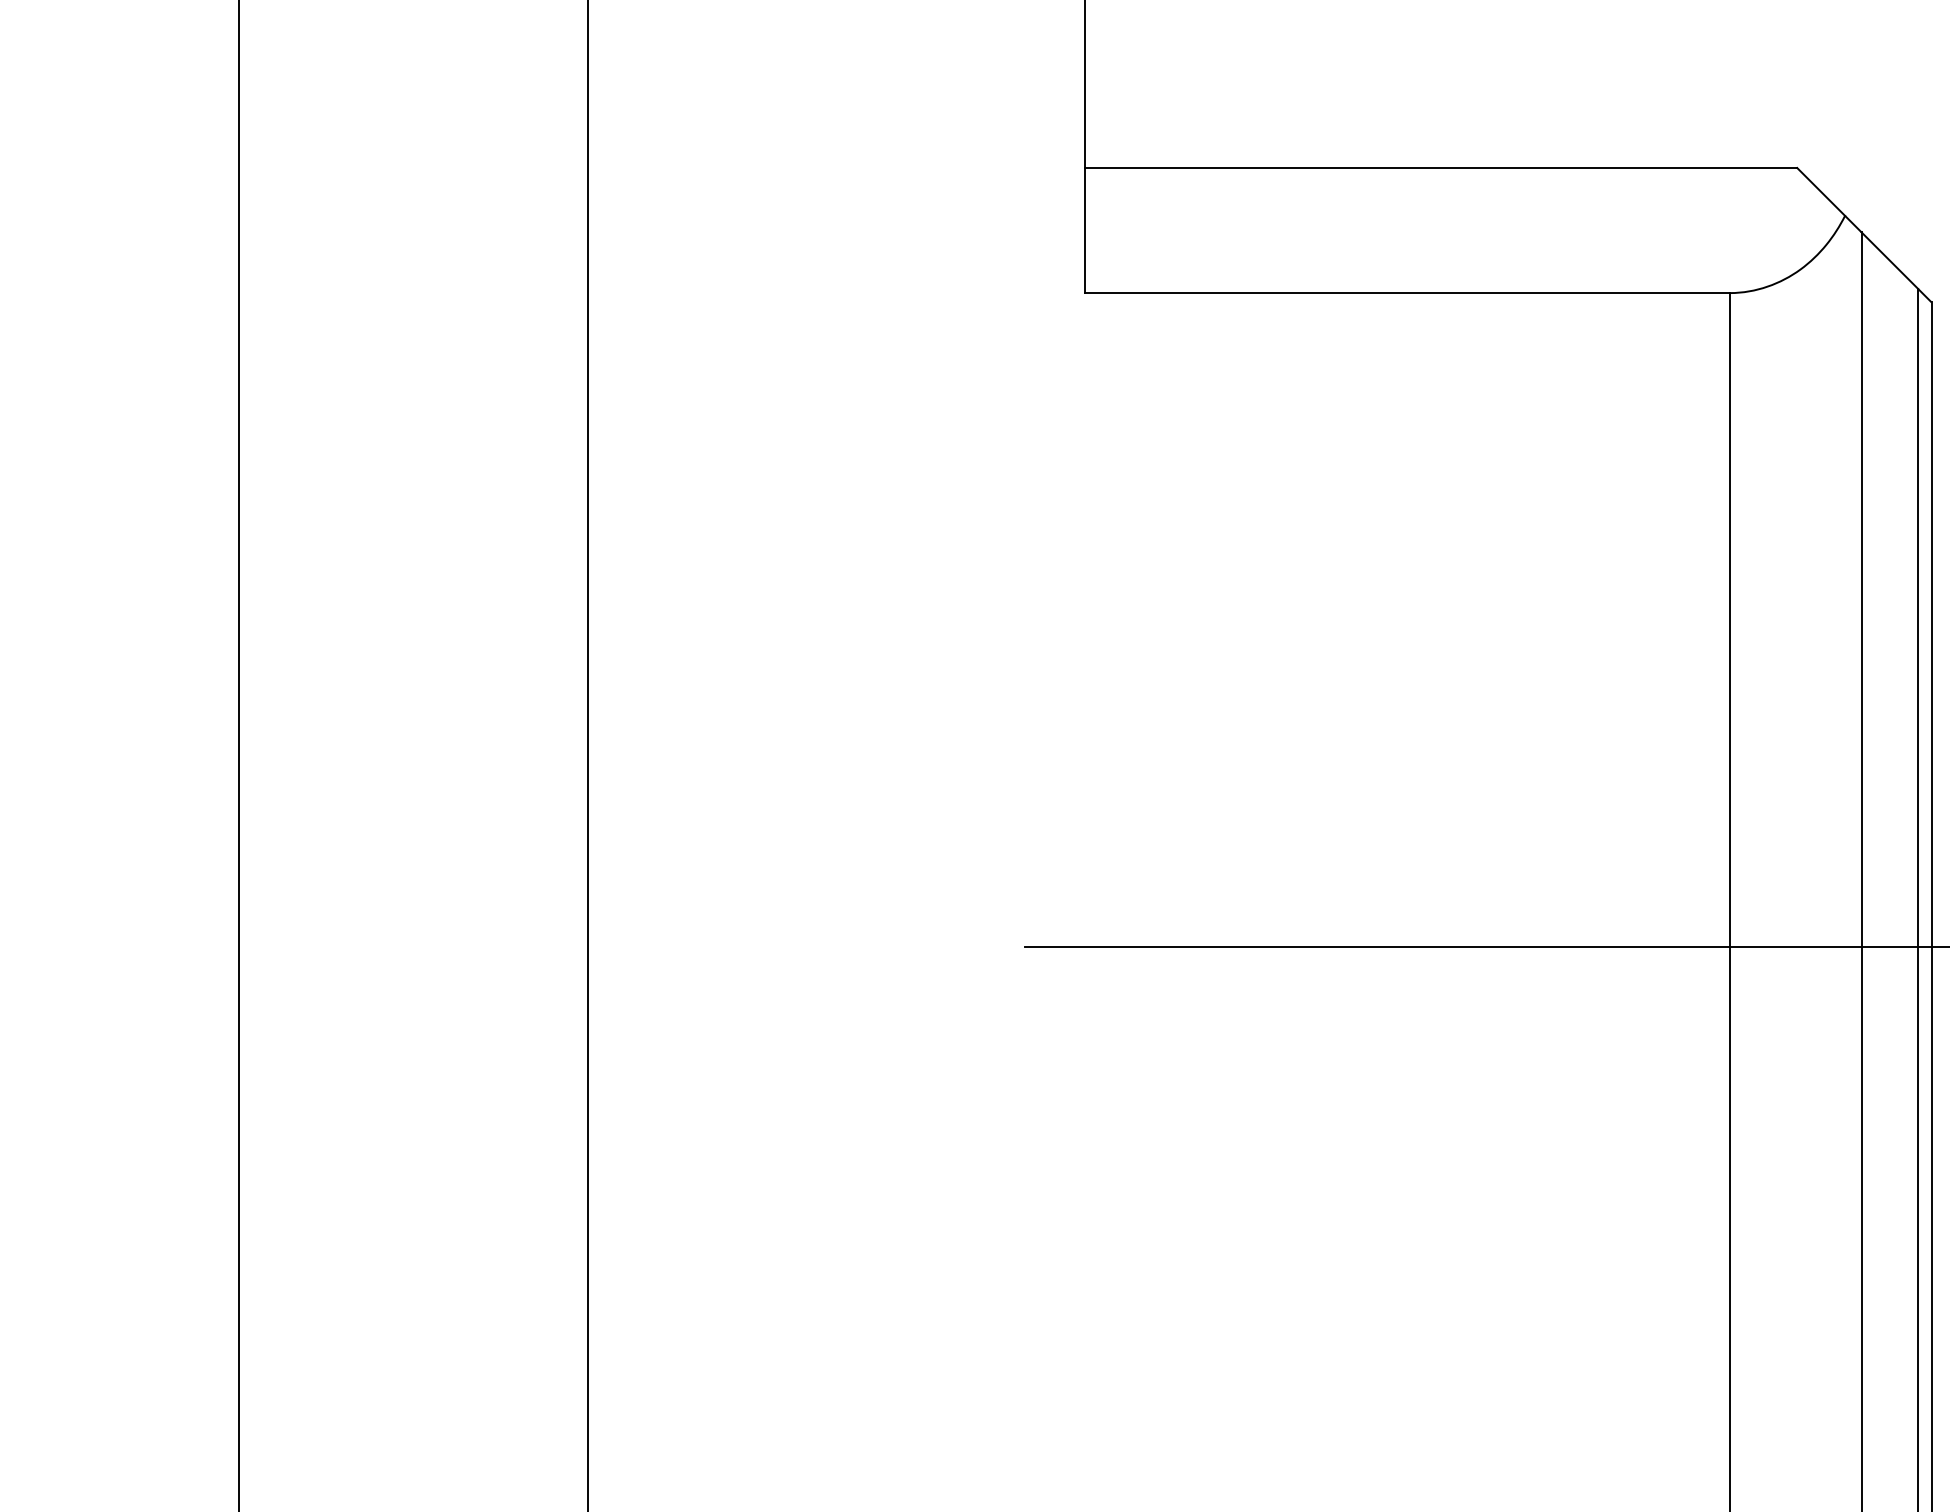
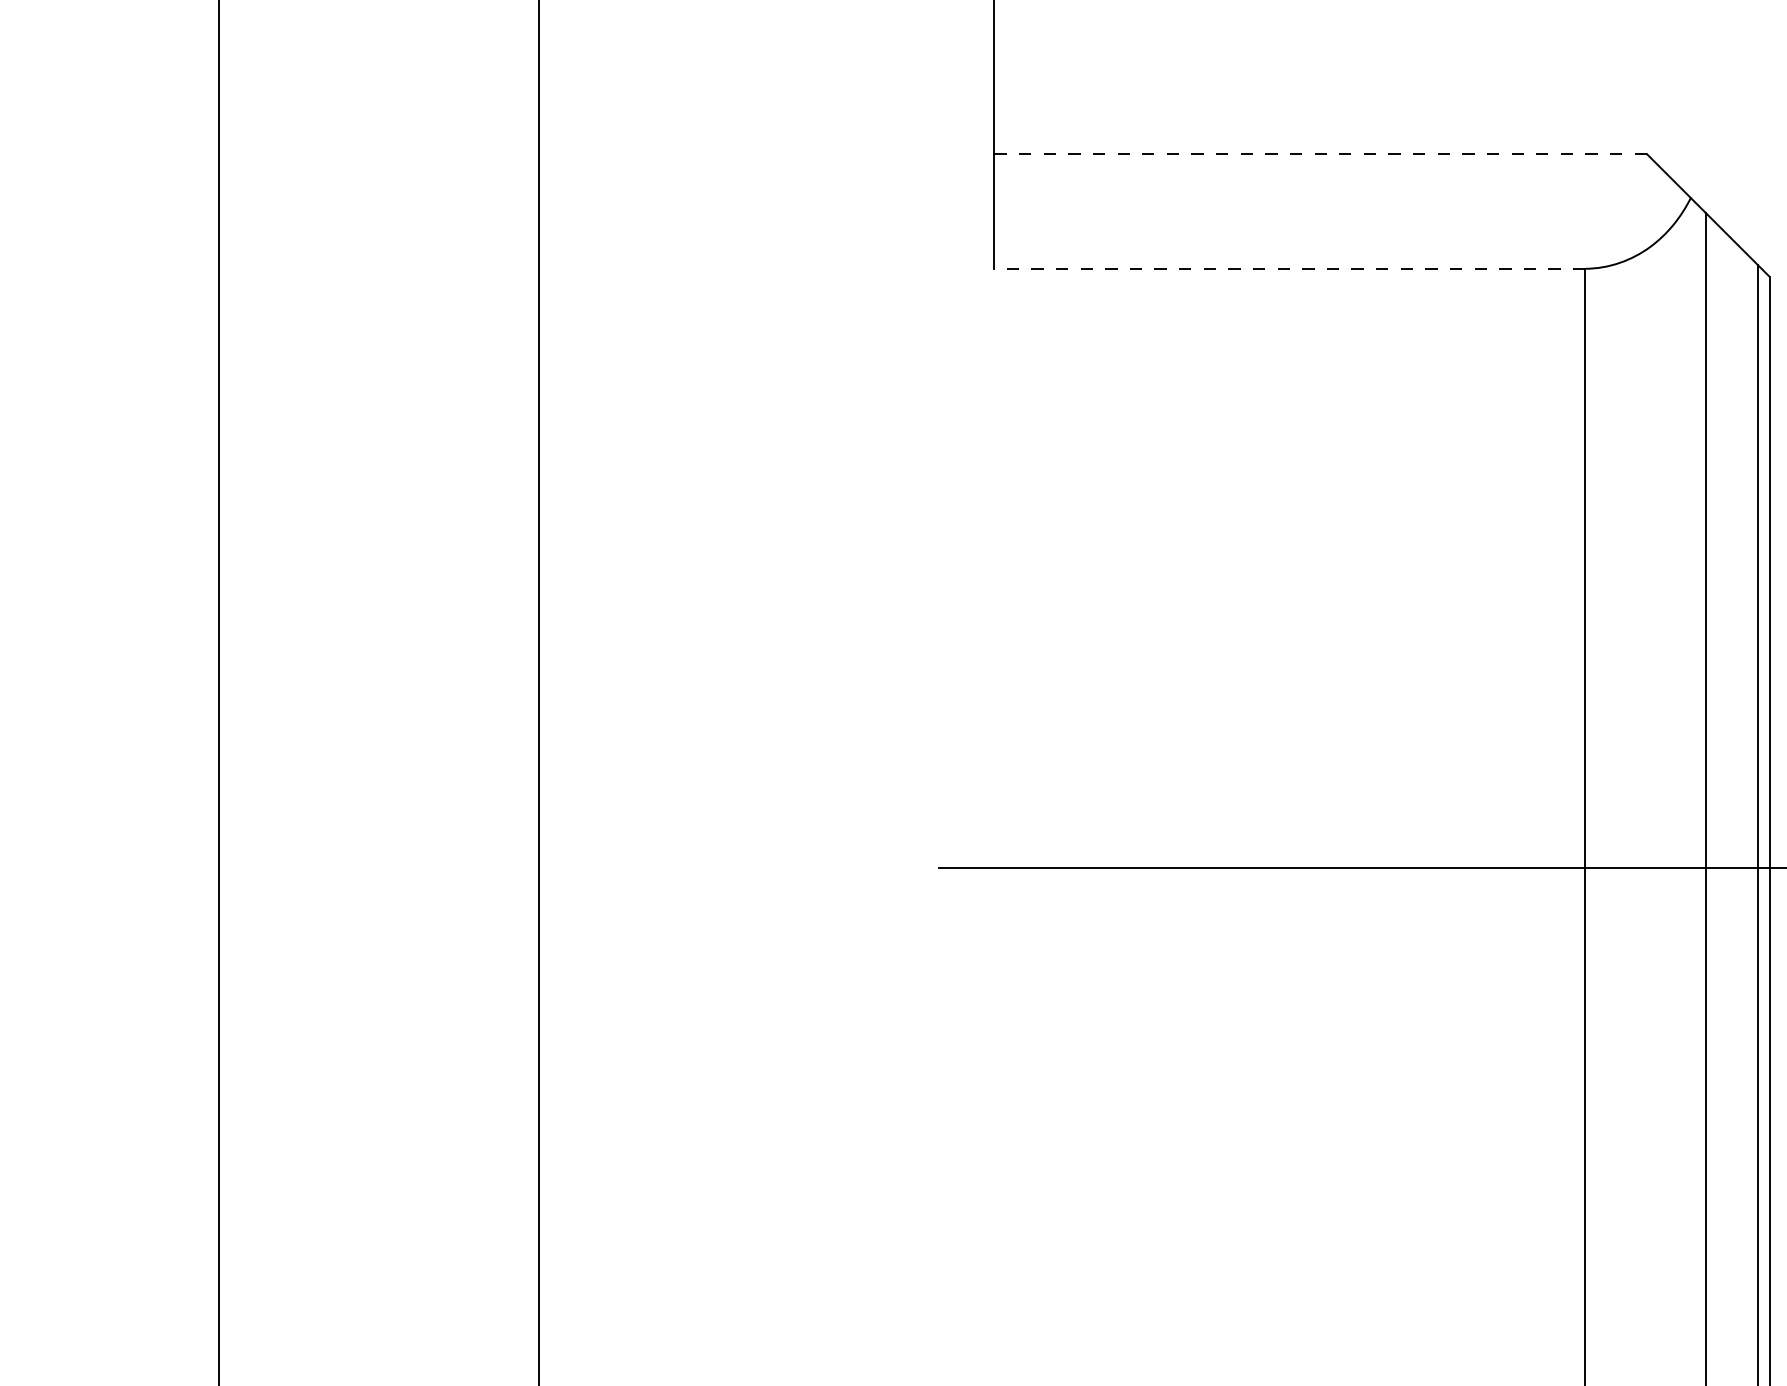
line: (1441, 168) -> (1321, 154), solid -> dashed
line: (1407, 293) -> (1289, 269), solid -> dashed

